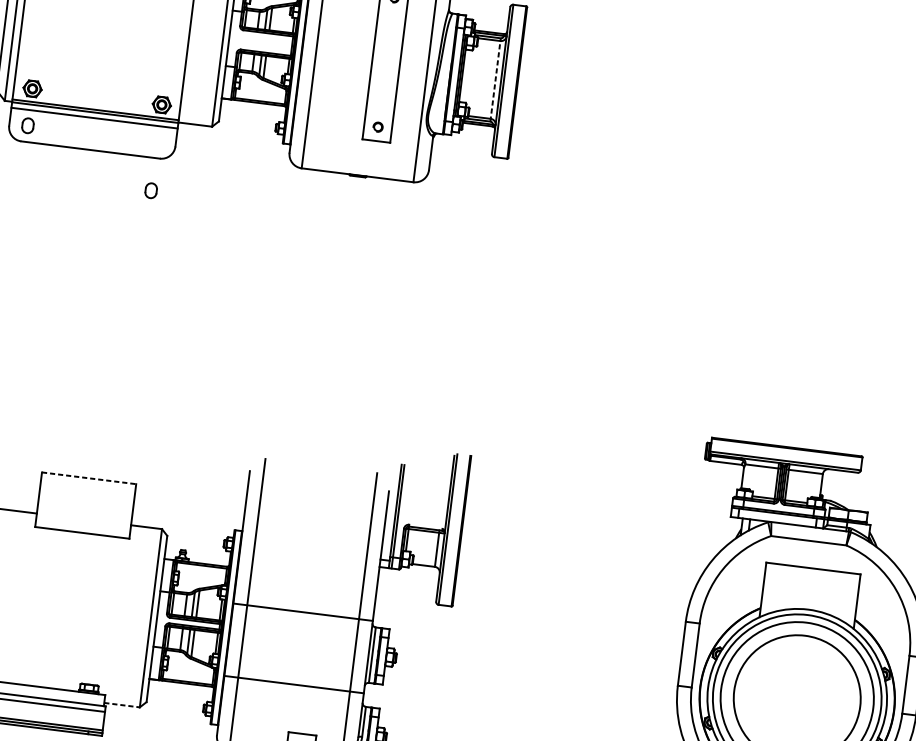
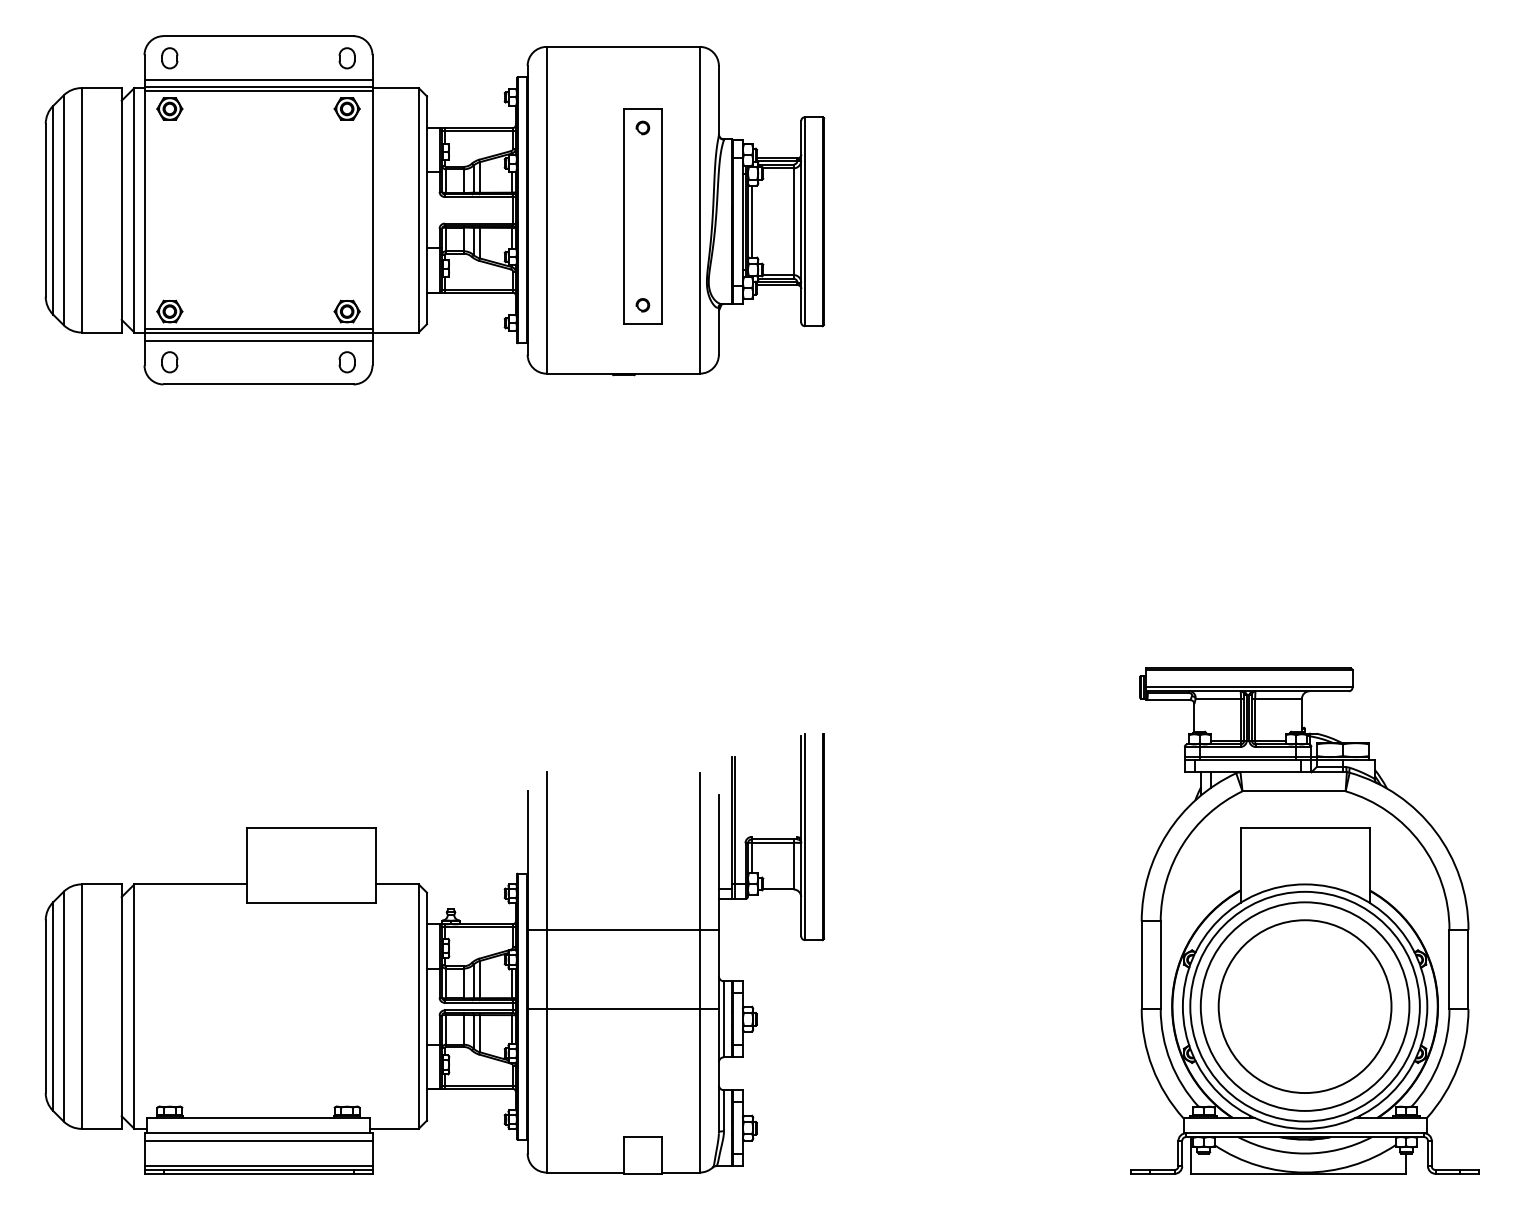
line: (464, 75) -> (751, 221), added
line: (495, 79) -> (793, 221), dashed -> solid
part: (150, 190) -> (346, 362), moved
line: (88, 478) -> (311, 828), dashed -> solid
line: (302, 611) -> (622, 929), moved
line: (293, 684) -> (622, 1009), moved
line: (122, 704) -> (394, 1128), dashed -> solid

